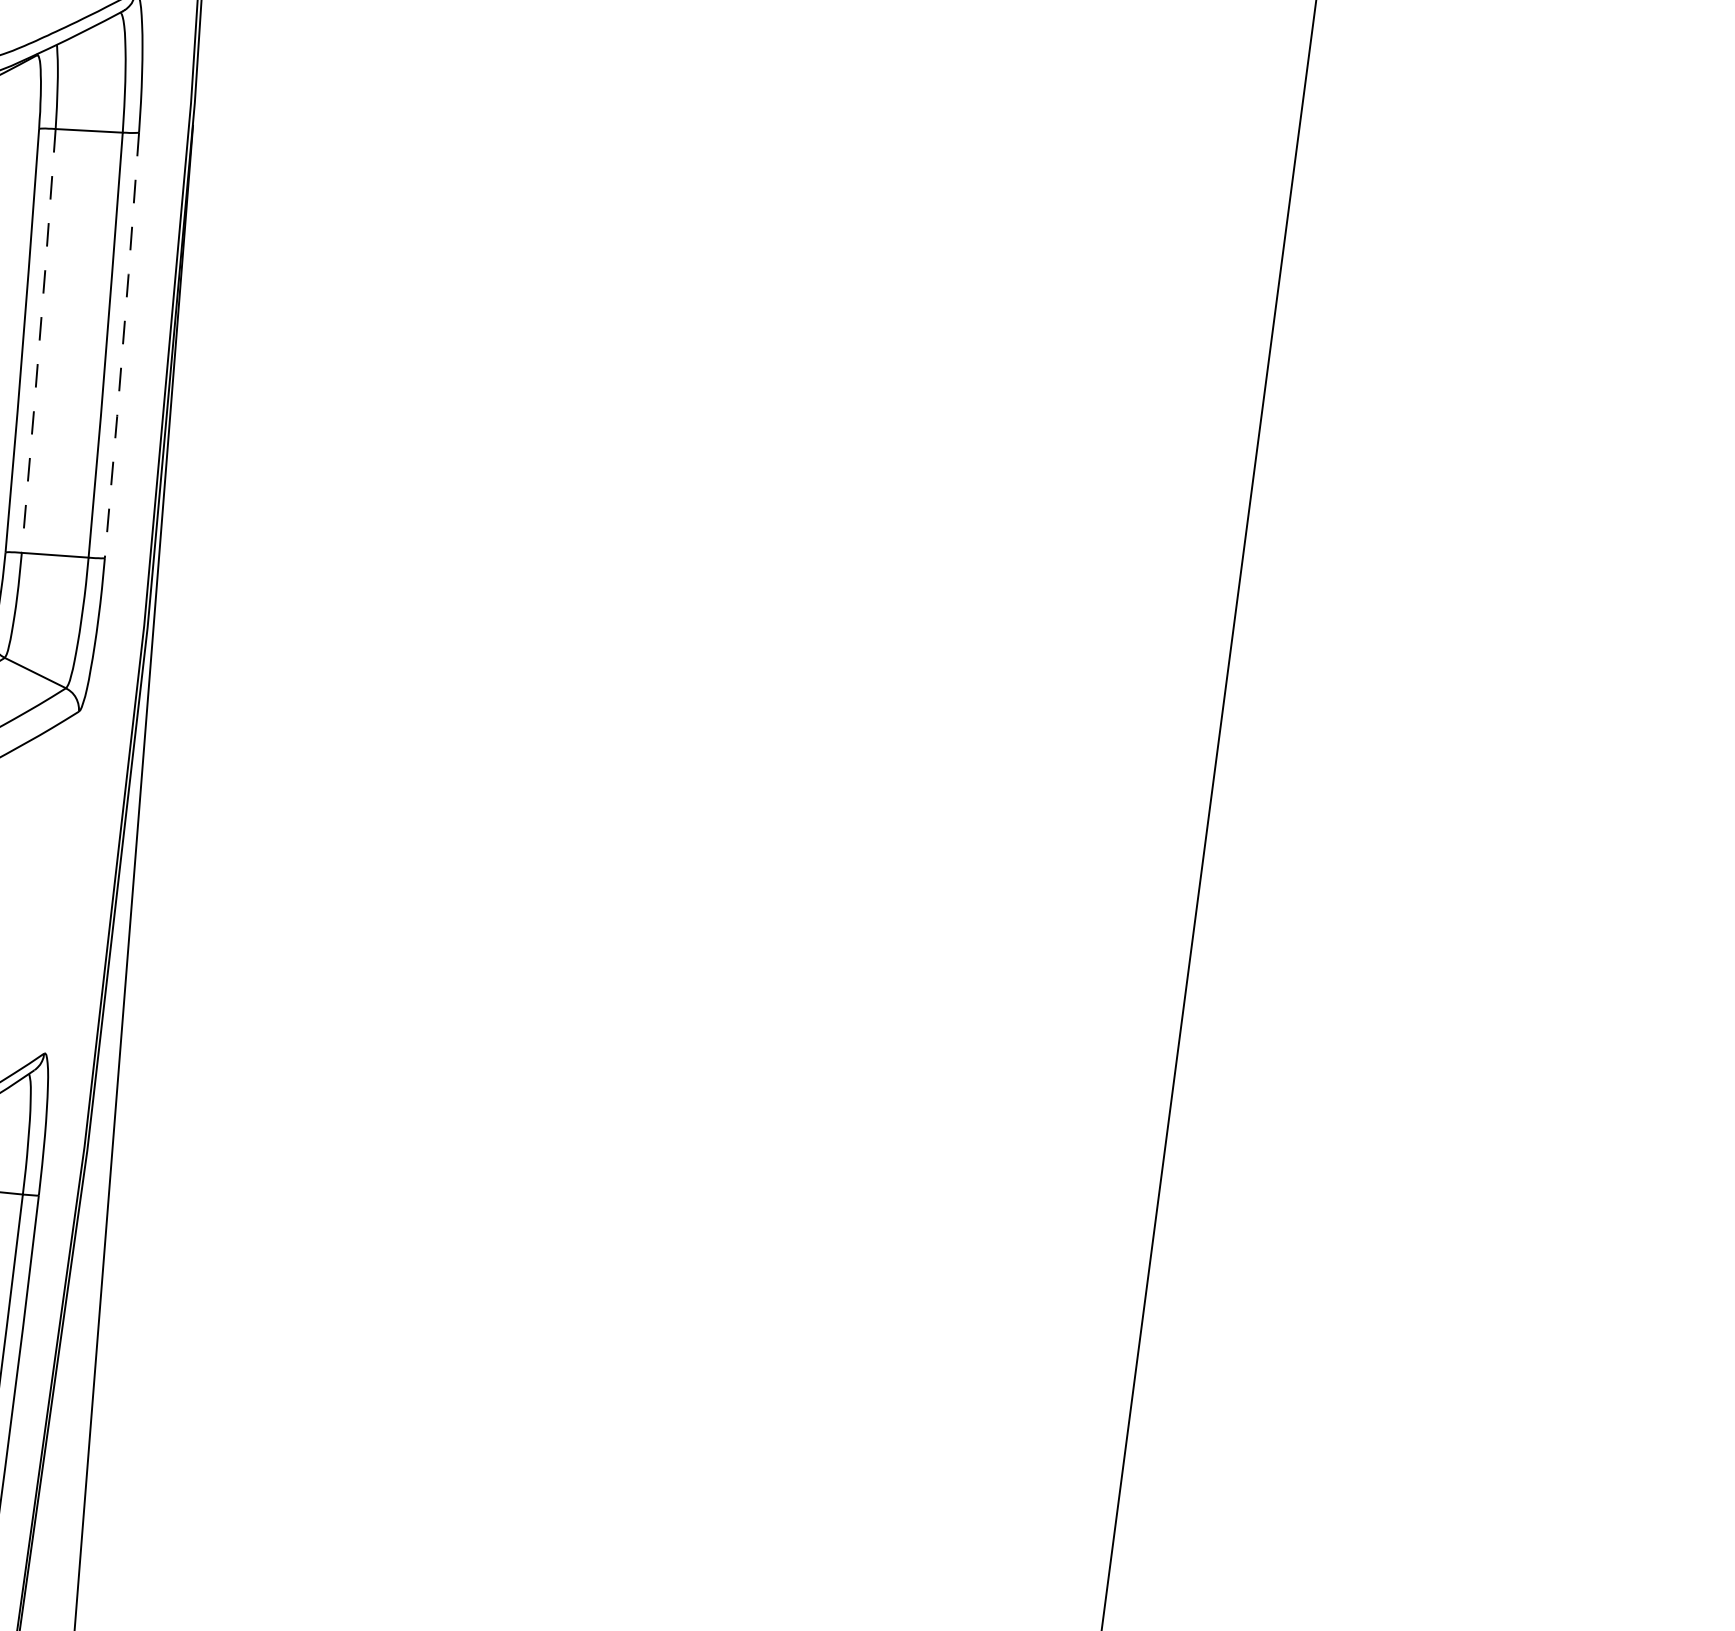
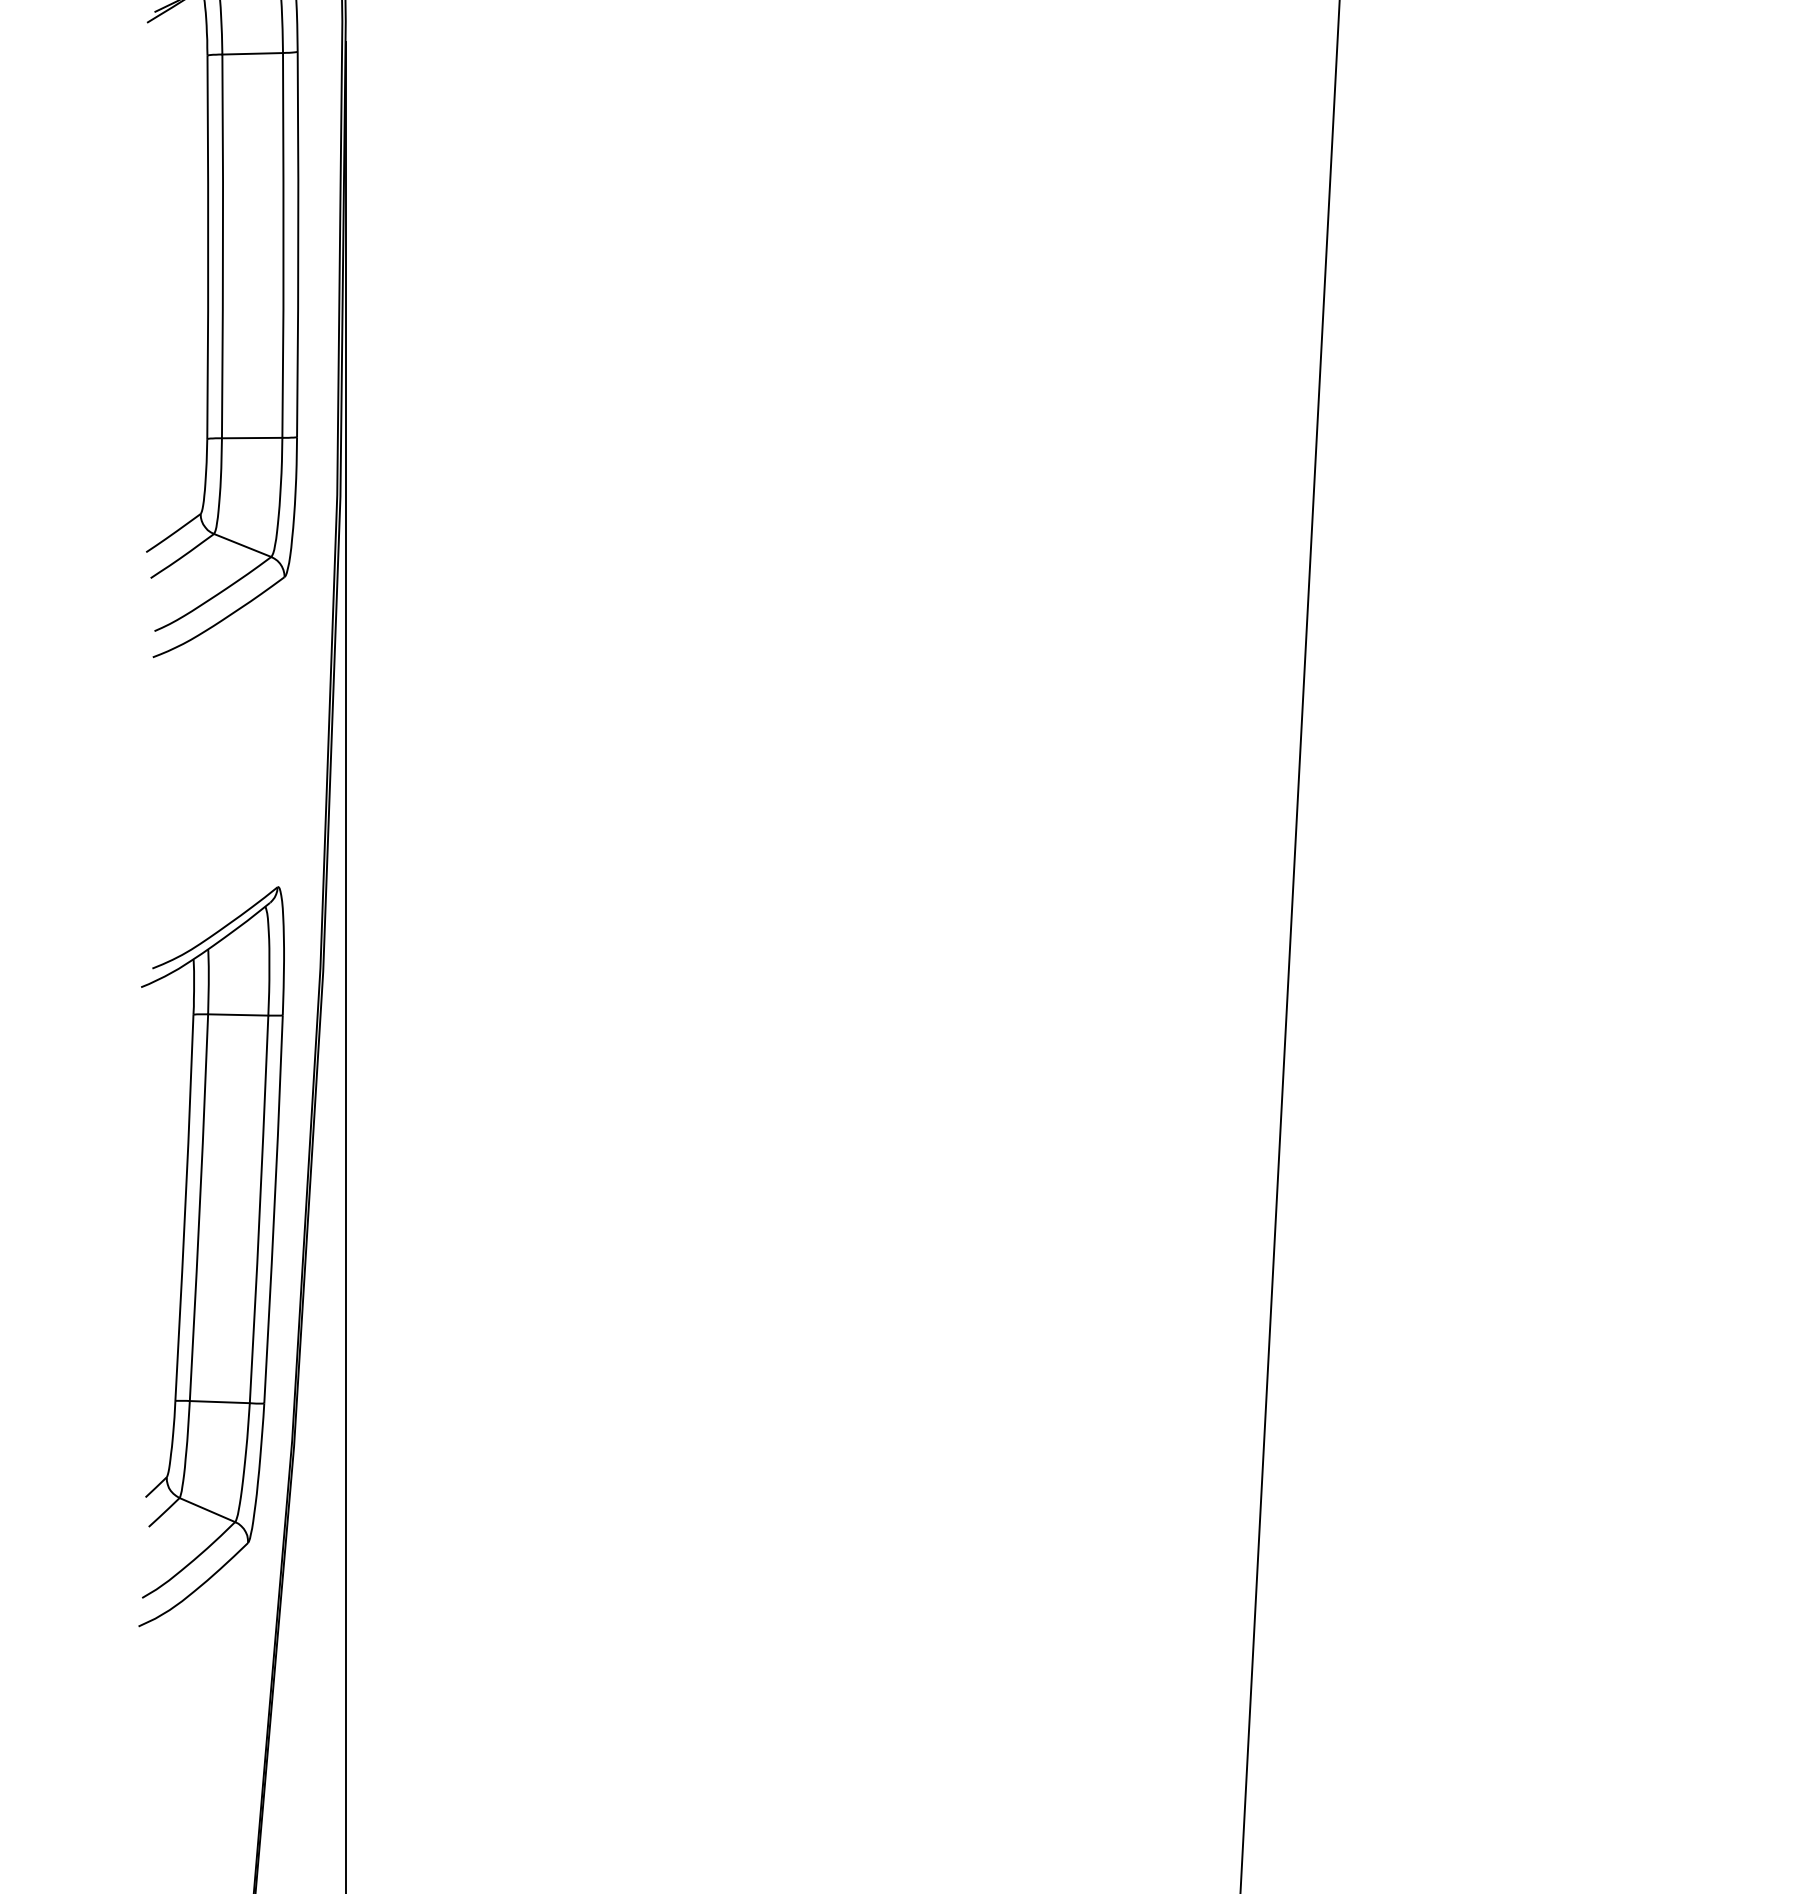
line: (39, 342) -> (222, 247), dashed -> solid
line: (123, 346) -> (298, 245), dashed -> solid

